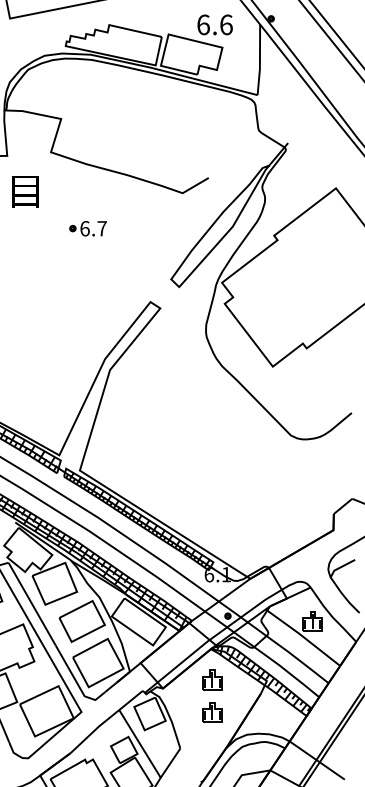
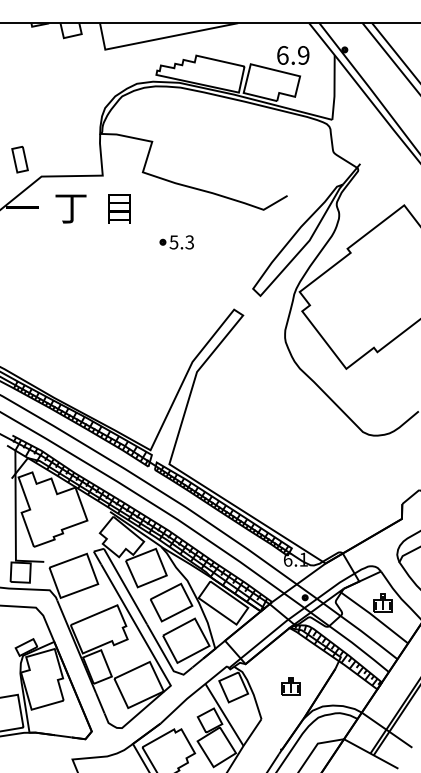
text: (226, 24) -> (303, 55), 6.6 -> 6.9
text: (93, 228) -> (181, 242), 6.7 -> 5.3
part: (211, 680) -> (290, 656), removed

